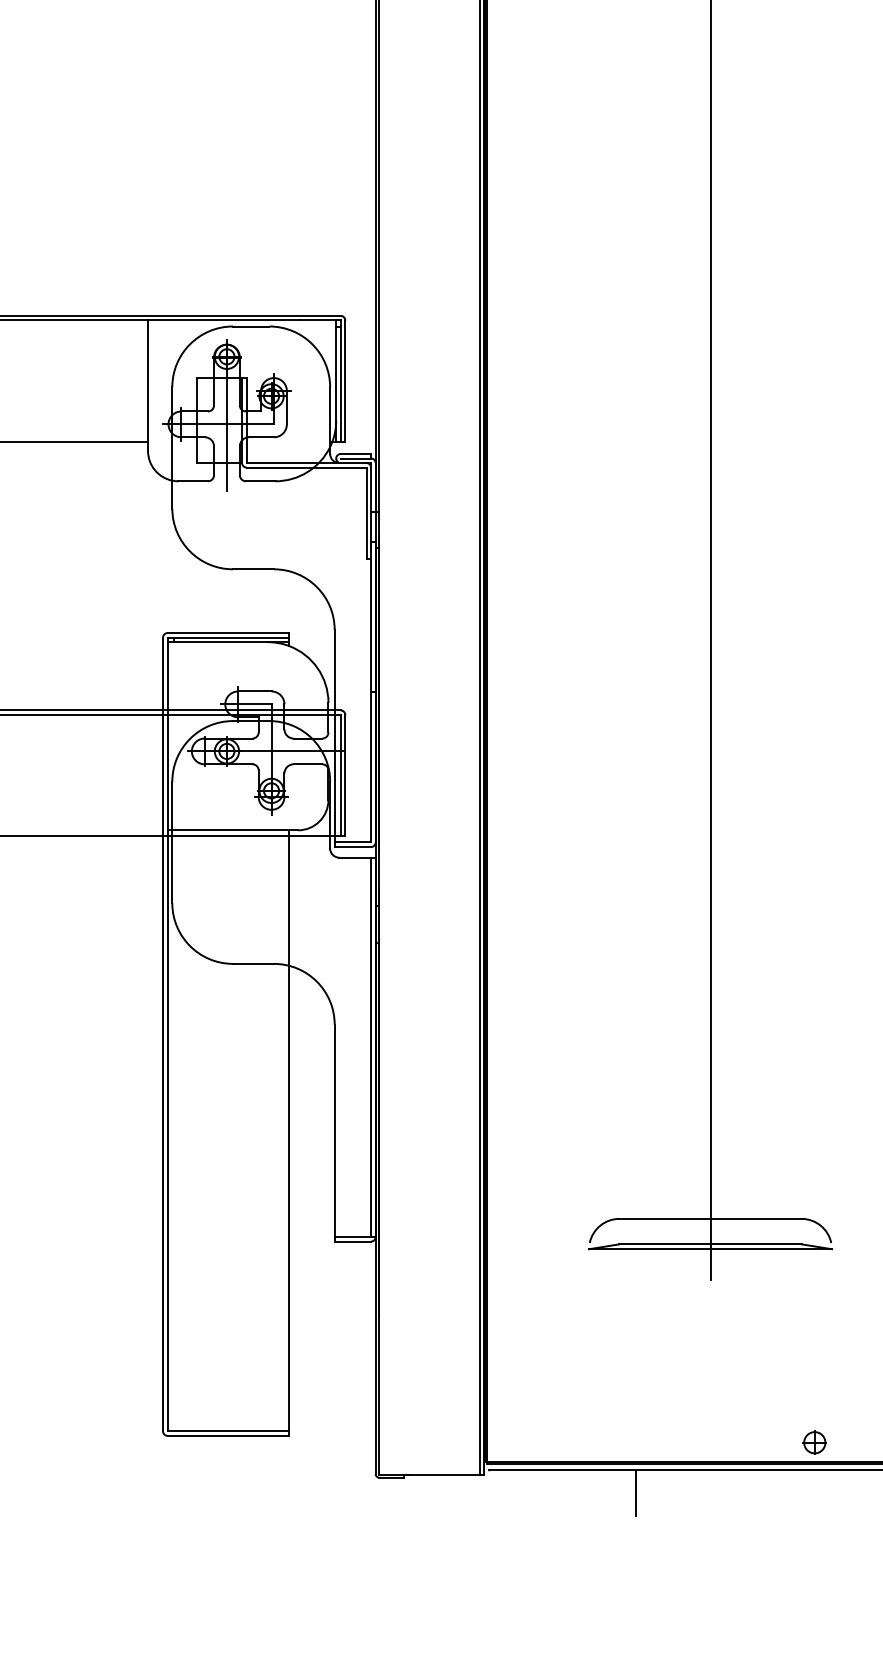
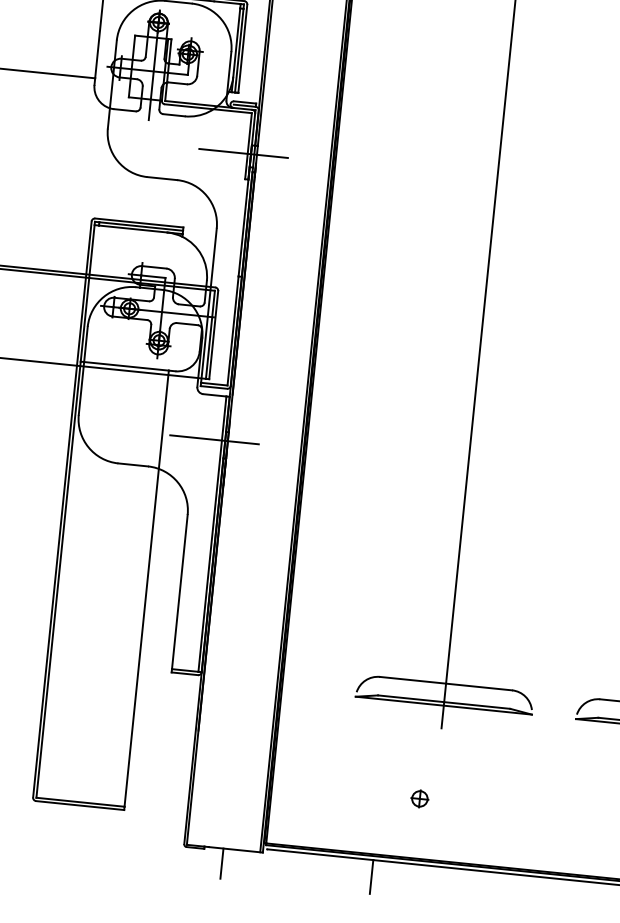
line: (360, 523) -> (243, 153), added
line: (360, 918) -> (214, 439), added
part: (814, 1442) -> (419, 798), moved
line: (429, 1495) -> (221, 863), added

